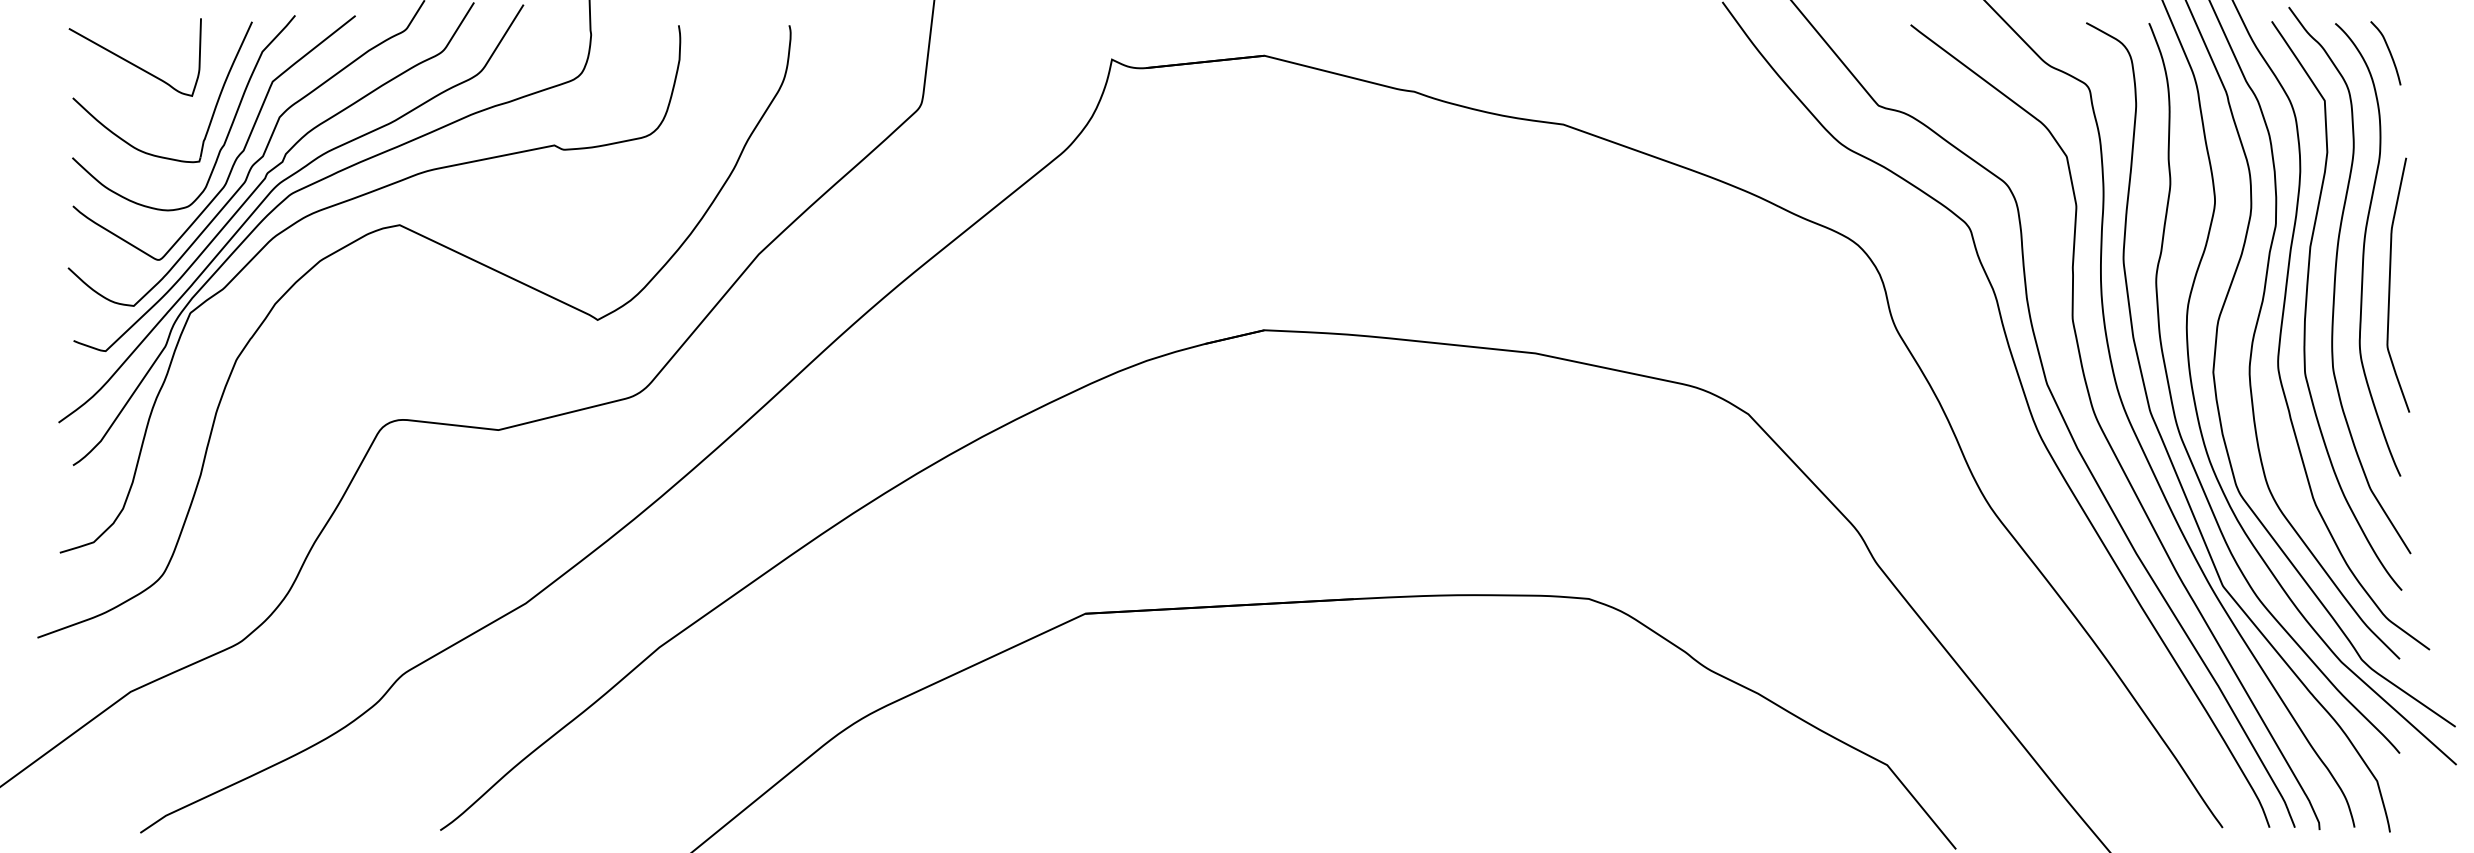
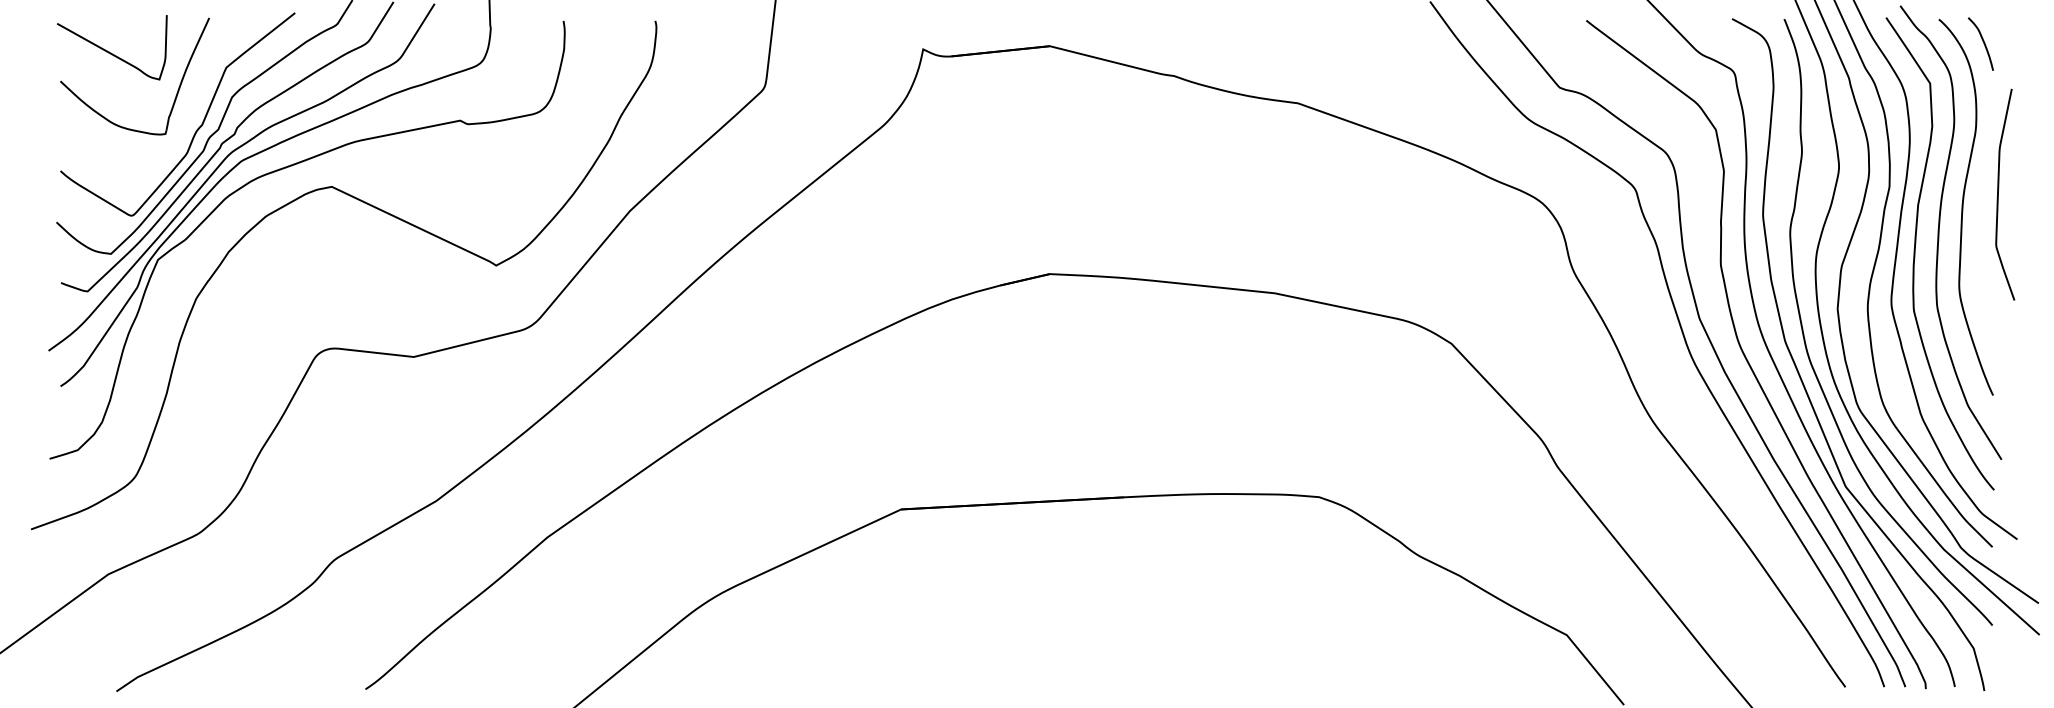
curve: (227, 133) -> (188, 110), removed
curve: (2390, 284) -> (1998, 194), moved

